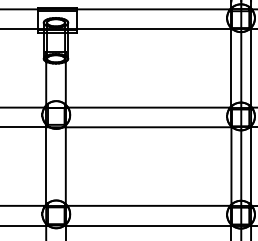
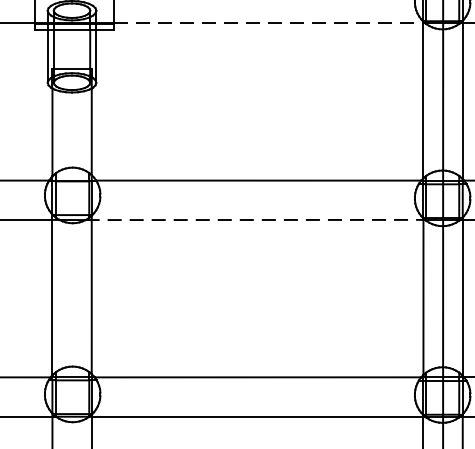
line: (154, 29) -> (269, 24), solid -> dashed
line: (147, 127) -> (255, 220), solid -> dashed

